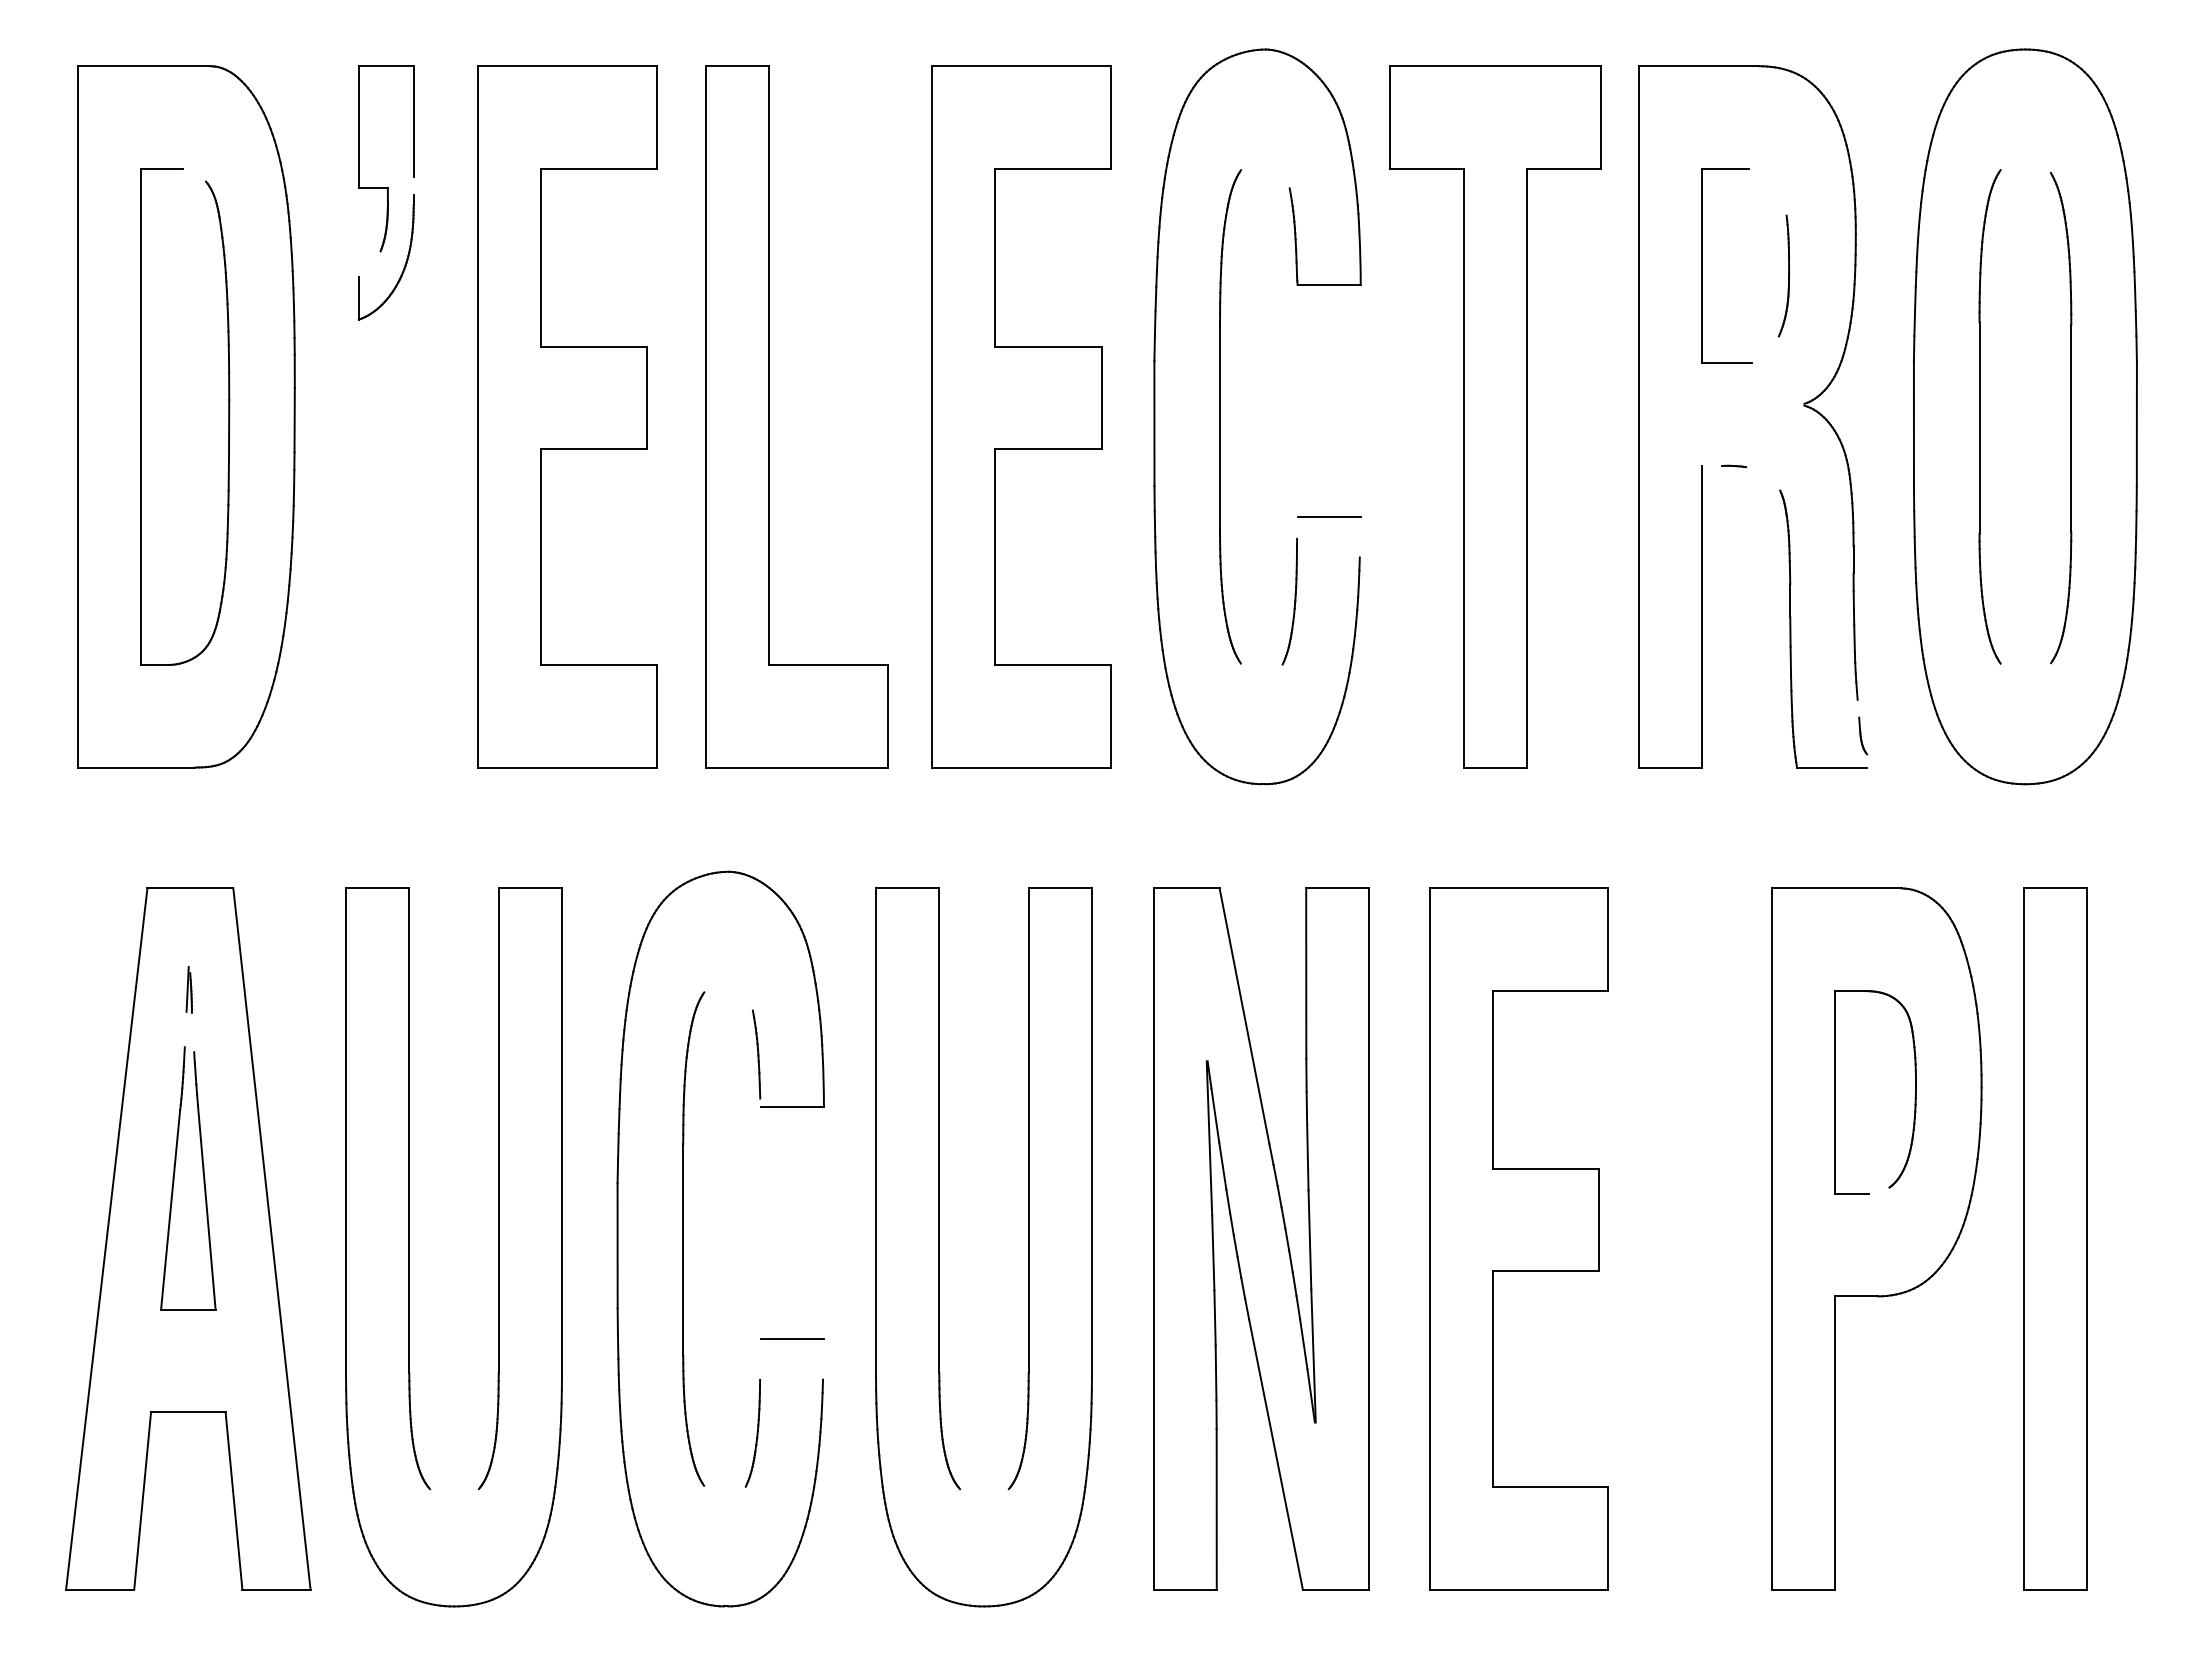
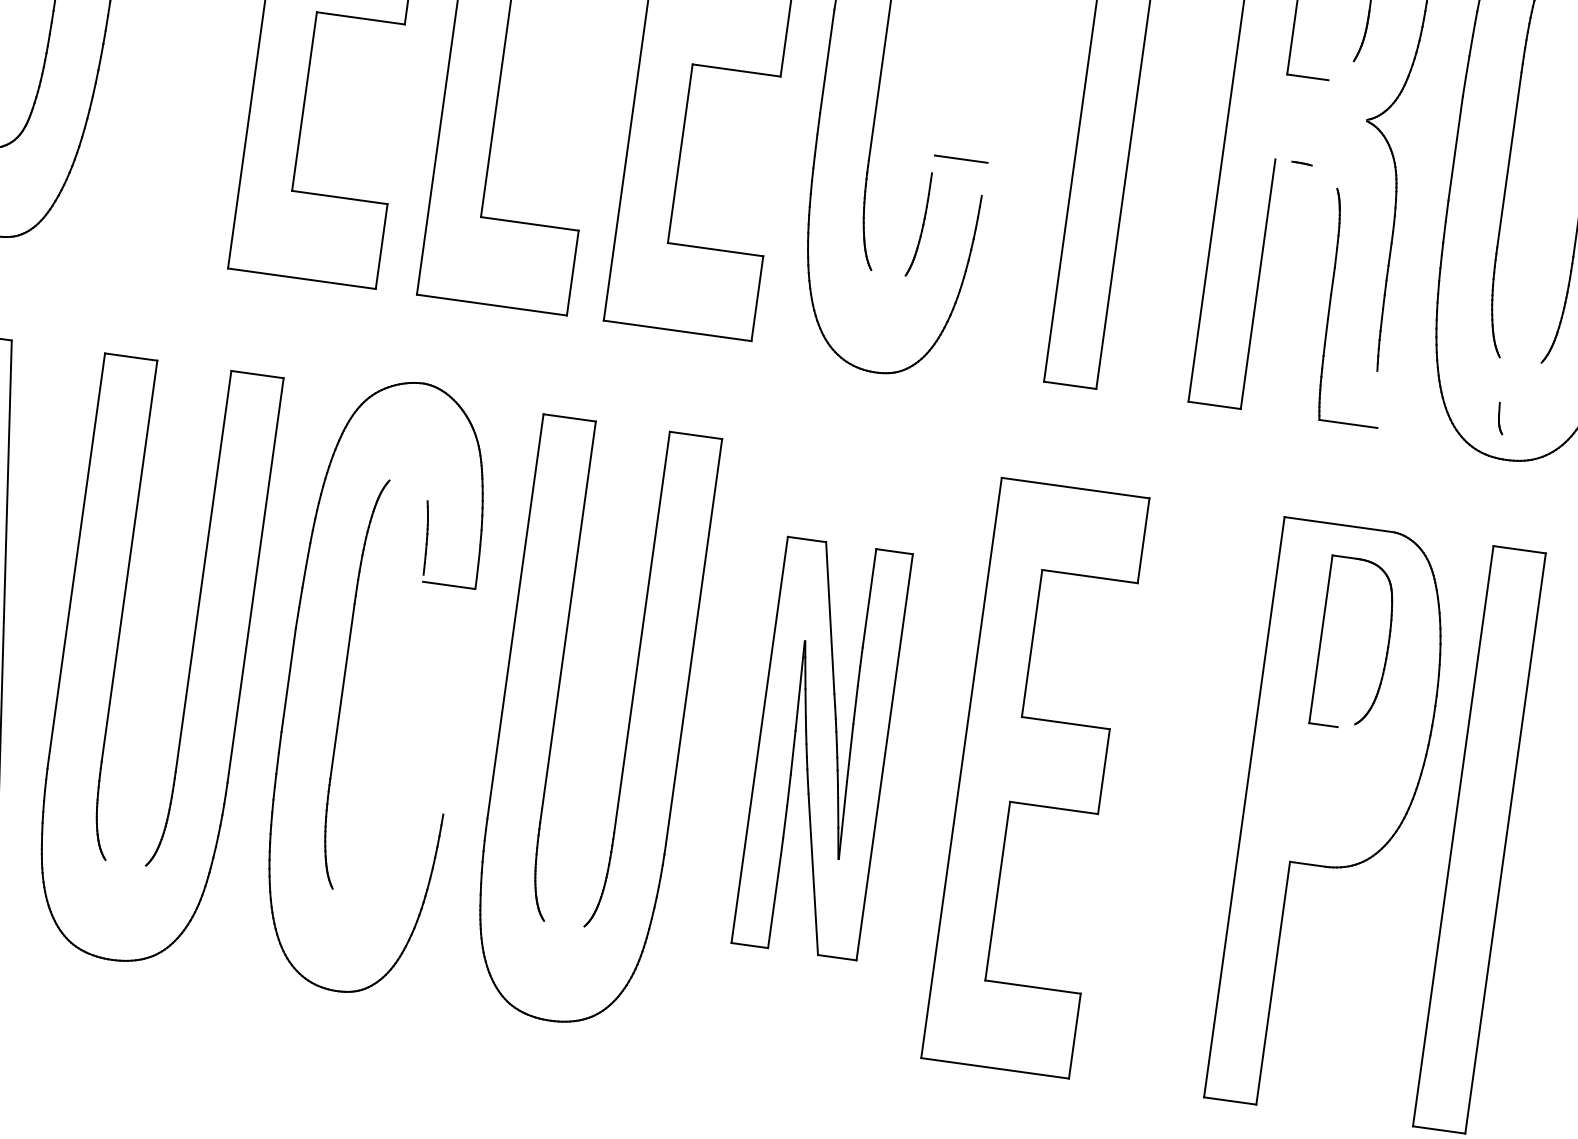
part: (1863, 735) -> (1501, 418), moved
part: (1914, 1097) -> (1386, 652), moved
part: (1261, 1238) -> (822, 748), size x0.7
line: (792, 1339) -> (422, 777), removed
part: (752, 1433) -> (378, 851), removed

